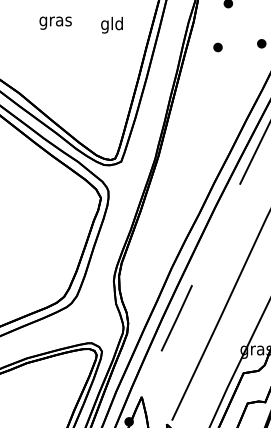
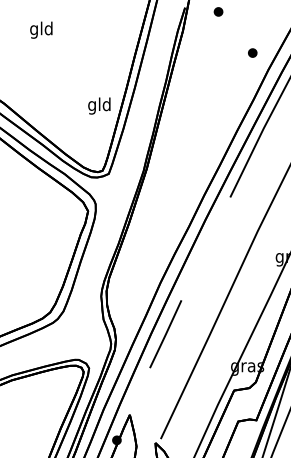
text: (55, 20) -> (41, 29), gras -> gld
text: (112, 24) -> (99, 105), moved
part: (217, 47) -> (207, 56), removed

